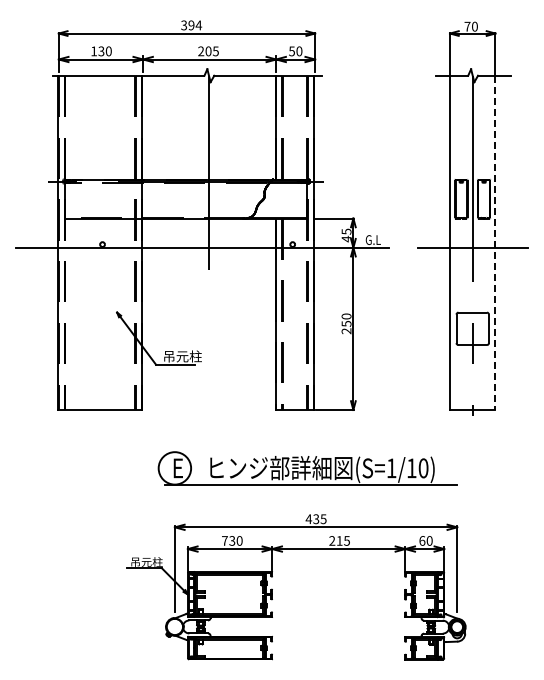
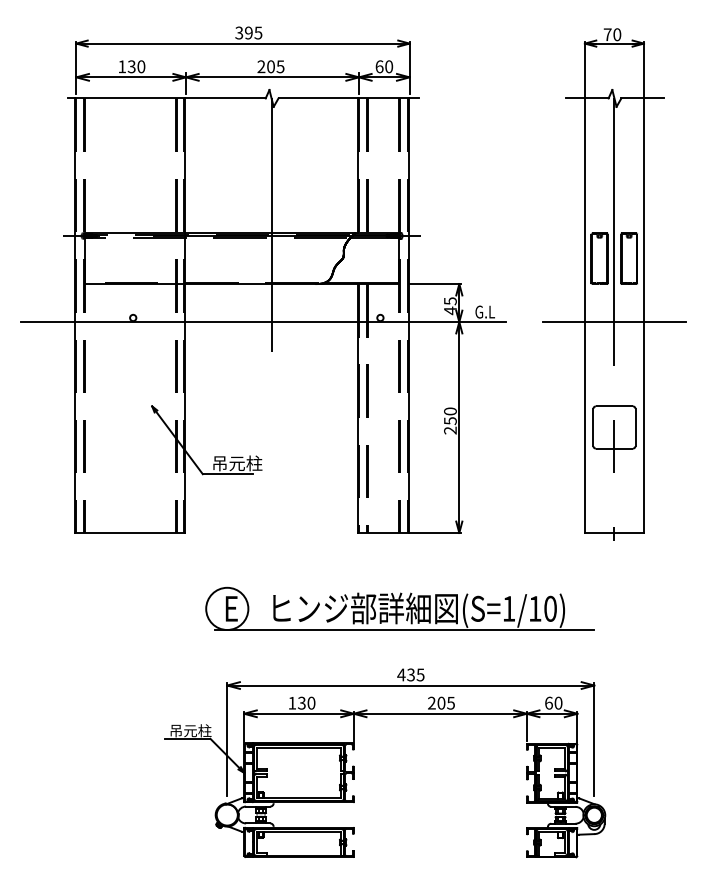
text: (198, 25) -> (257, 33), 394 -> 395
text: (292, 51) -> (380, 66), 50 -> 60
line: (495, 243) -> (644, 316), dashed -> solid
text: (224, 540) -> (291, 702), 730 -> 130
text: (339, 540) -> (441, 702), 215 -> 205

